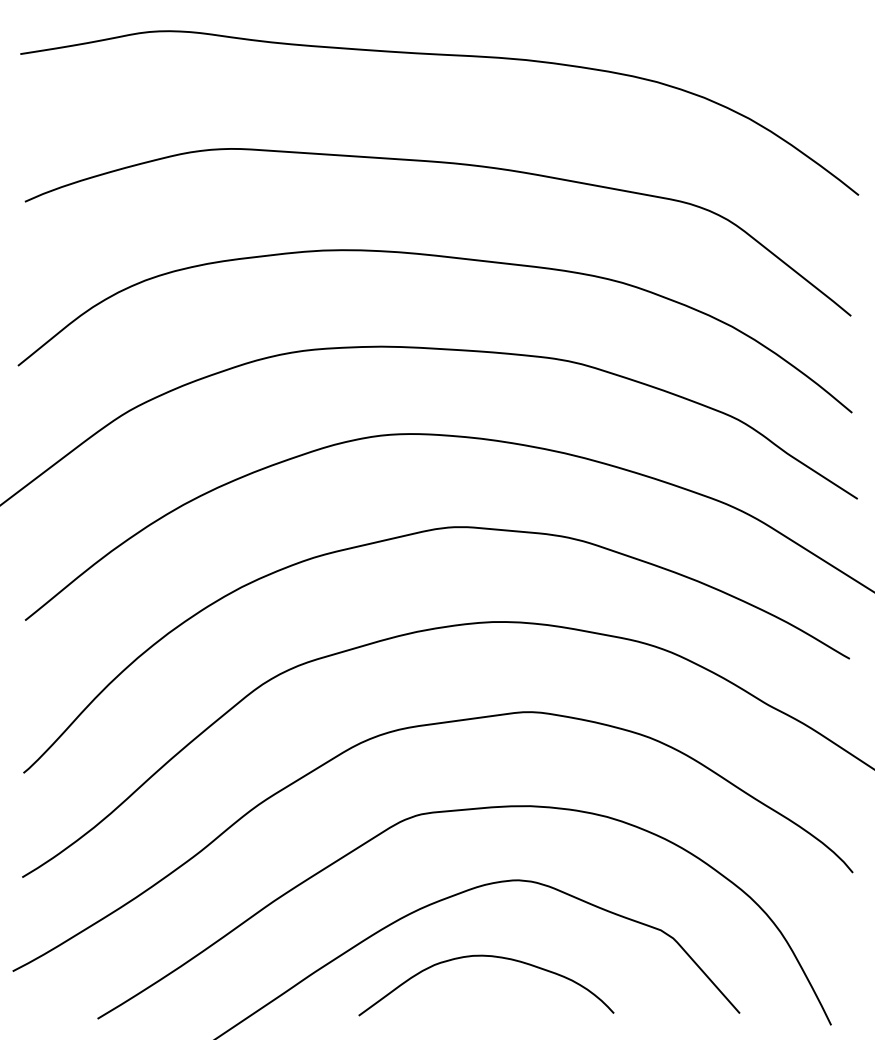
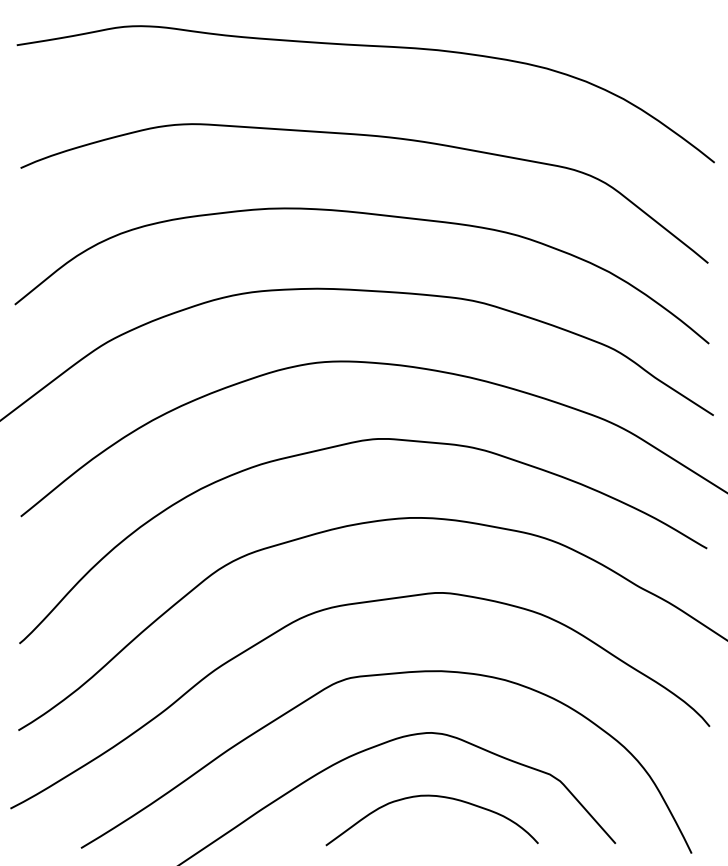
curve: (491, 957) -> (436, 797), moved

